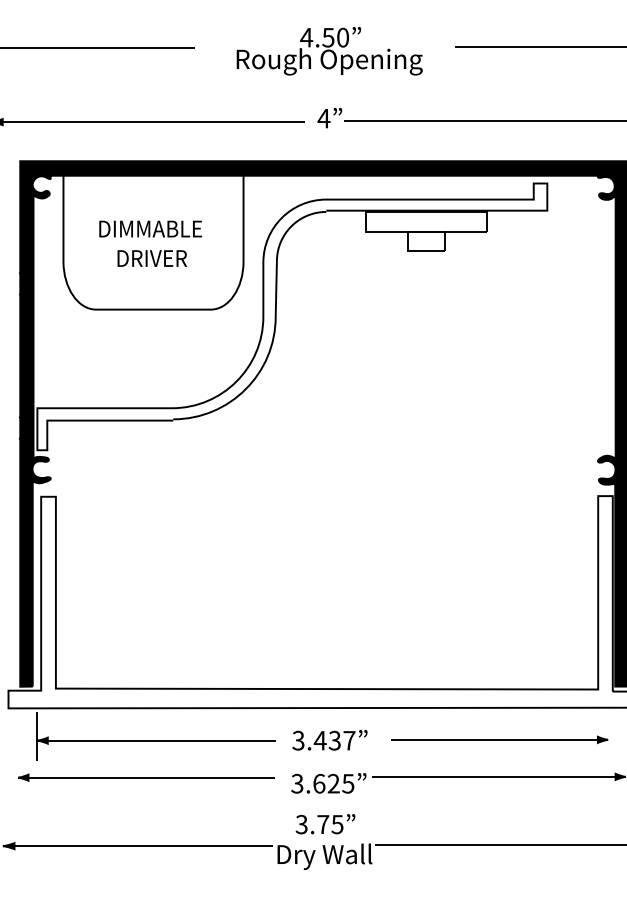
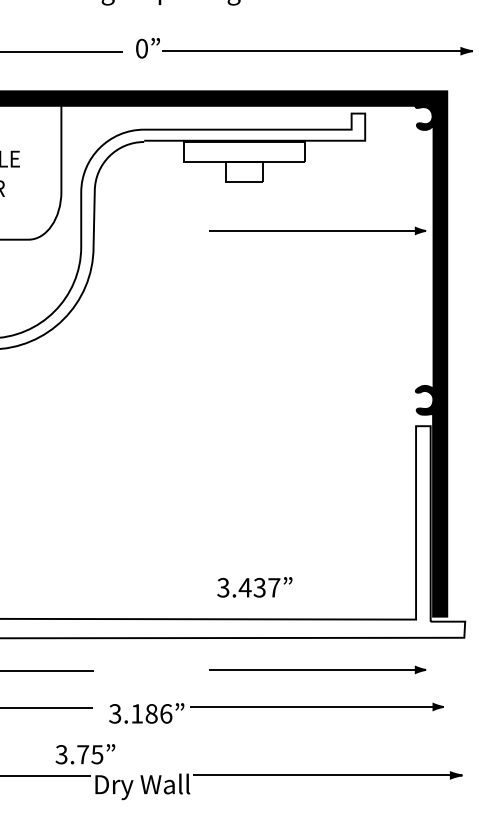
text: (323, 118) -> (141, 48), 4 -> 0
part: (499, 300) -> (317, 230), added
text: (329, 740) -> (254, 587), moved
text: (333, 783) -> (151, 713), 3.625 -> 3.186
text: (325, 824) -> (85, 754), moved

